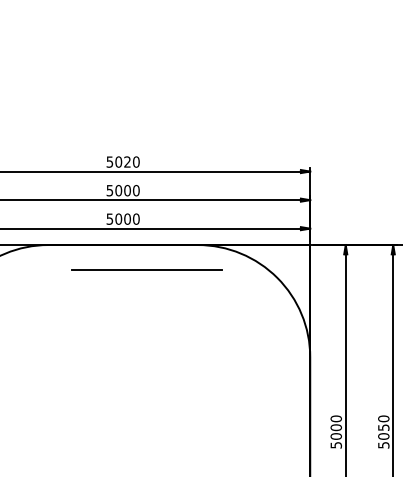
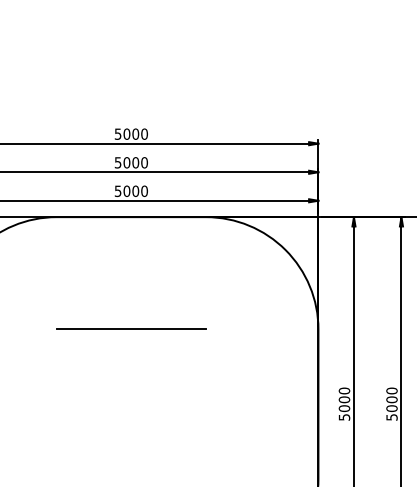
text: (127, 161) -> (135, 133), 5020 -> 5000
line: (147, 269) -> (131, 328), moved
text: (383, 427) -> (391, 399), 5050 -> 5000

